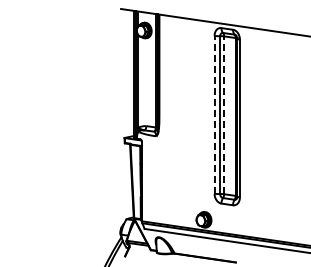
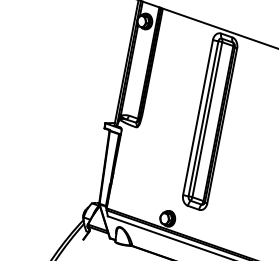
line: (214, 114) -> (198, 117), dashed -> solid
line: (224, 115) -> (207, 119), dashed -> solid

